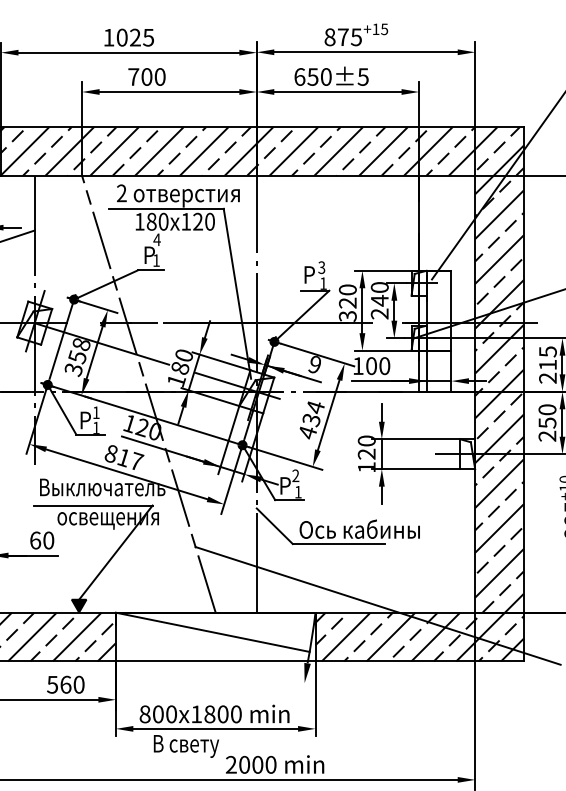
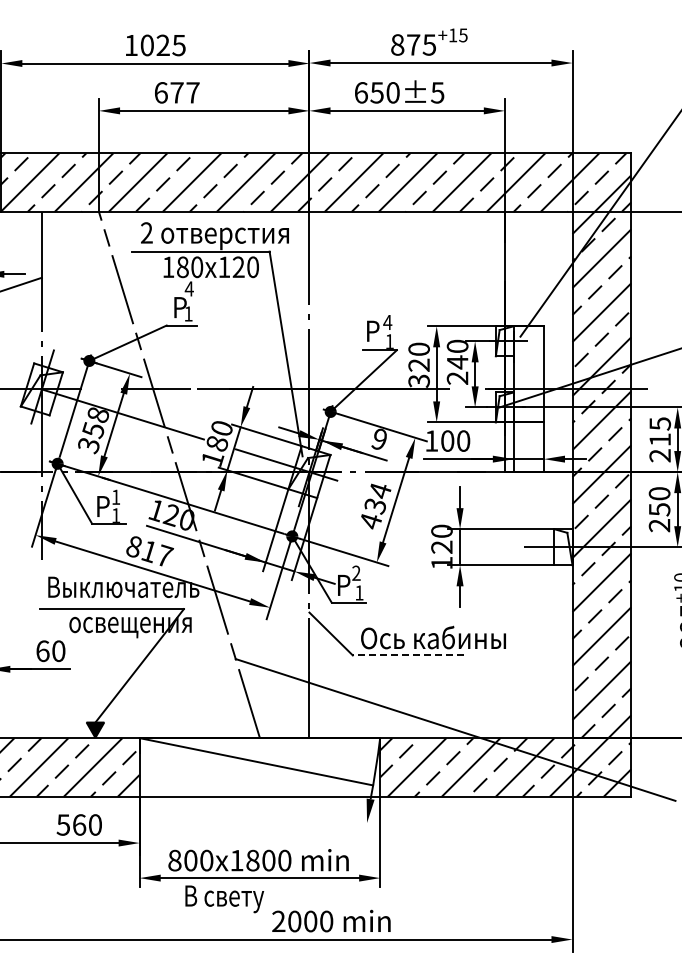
text: (146, 76) -> (176, 92), 700 -> 677
text: (321, 267) -> (387, 322), 3 -> 4
line: (339, 544) -> (408, 655), solid -> dashed

